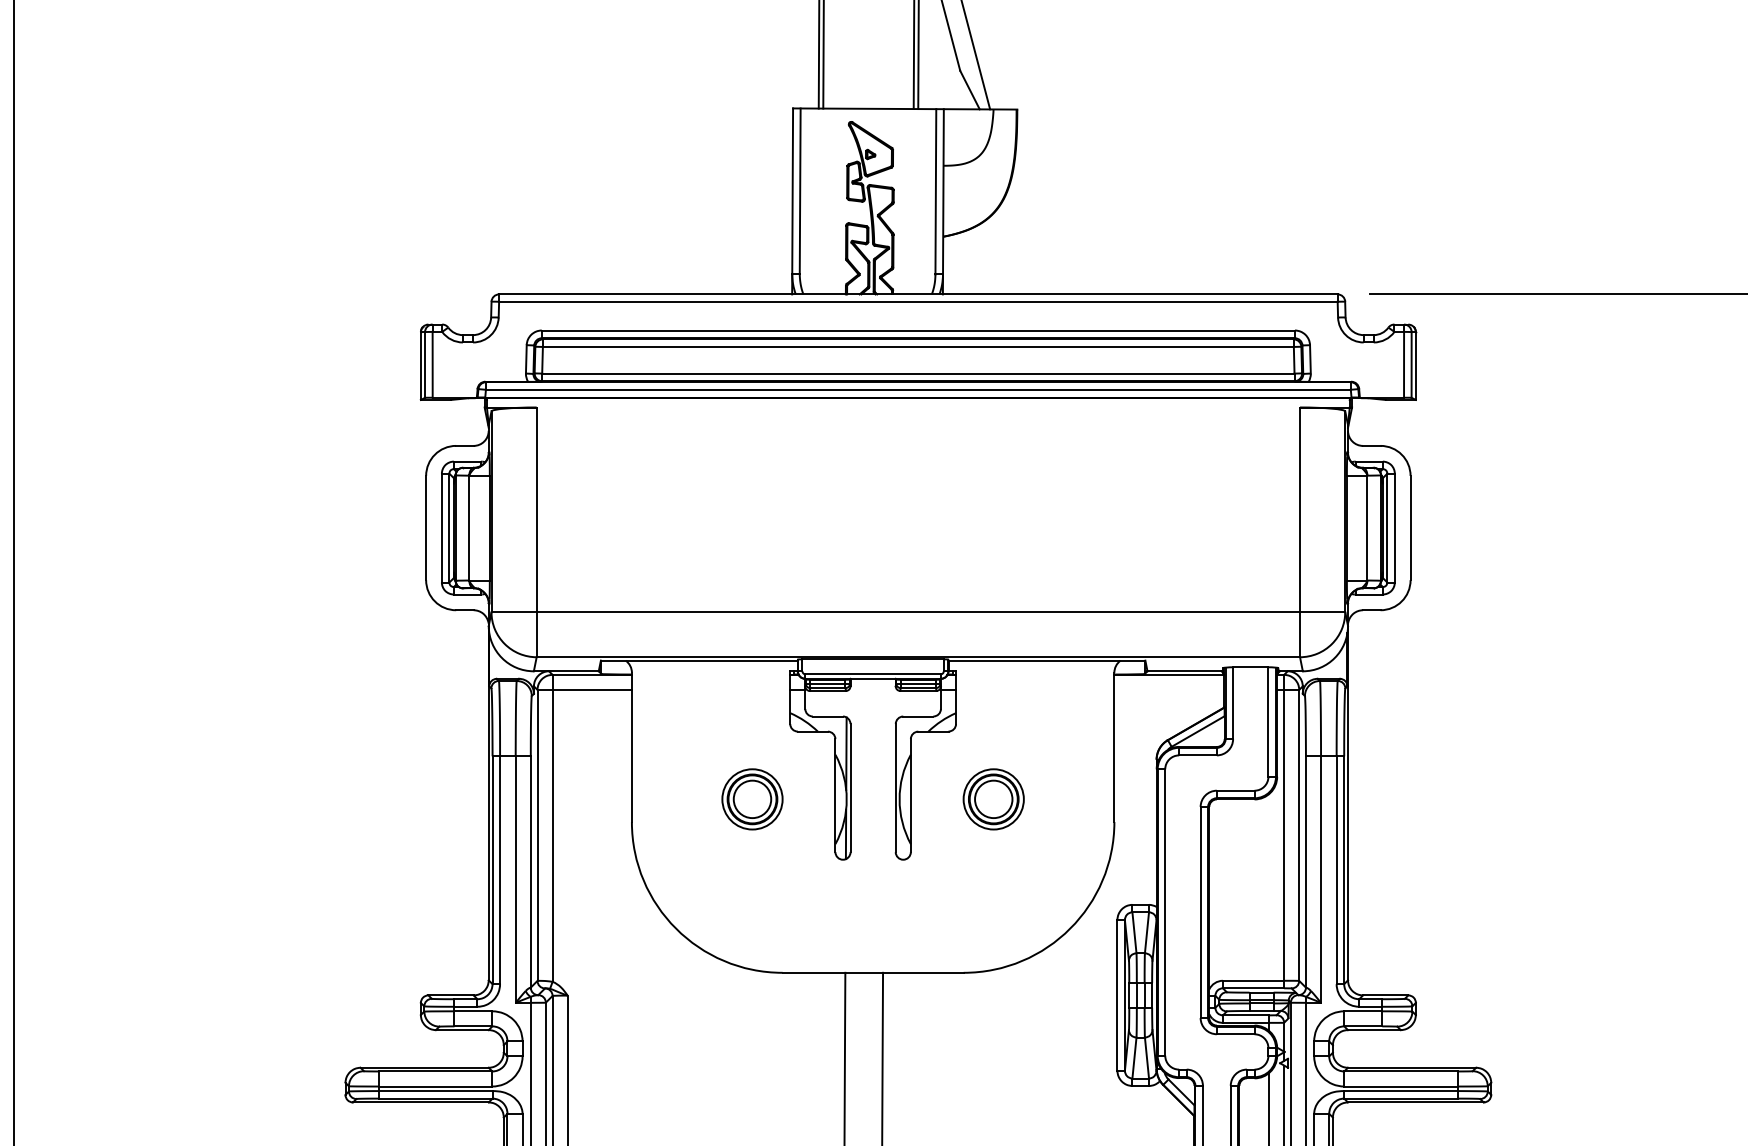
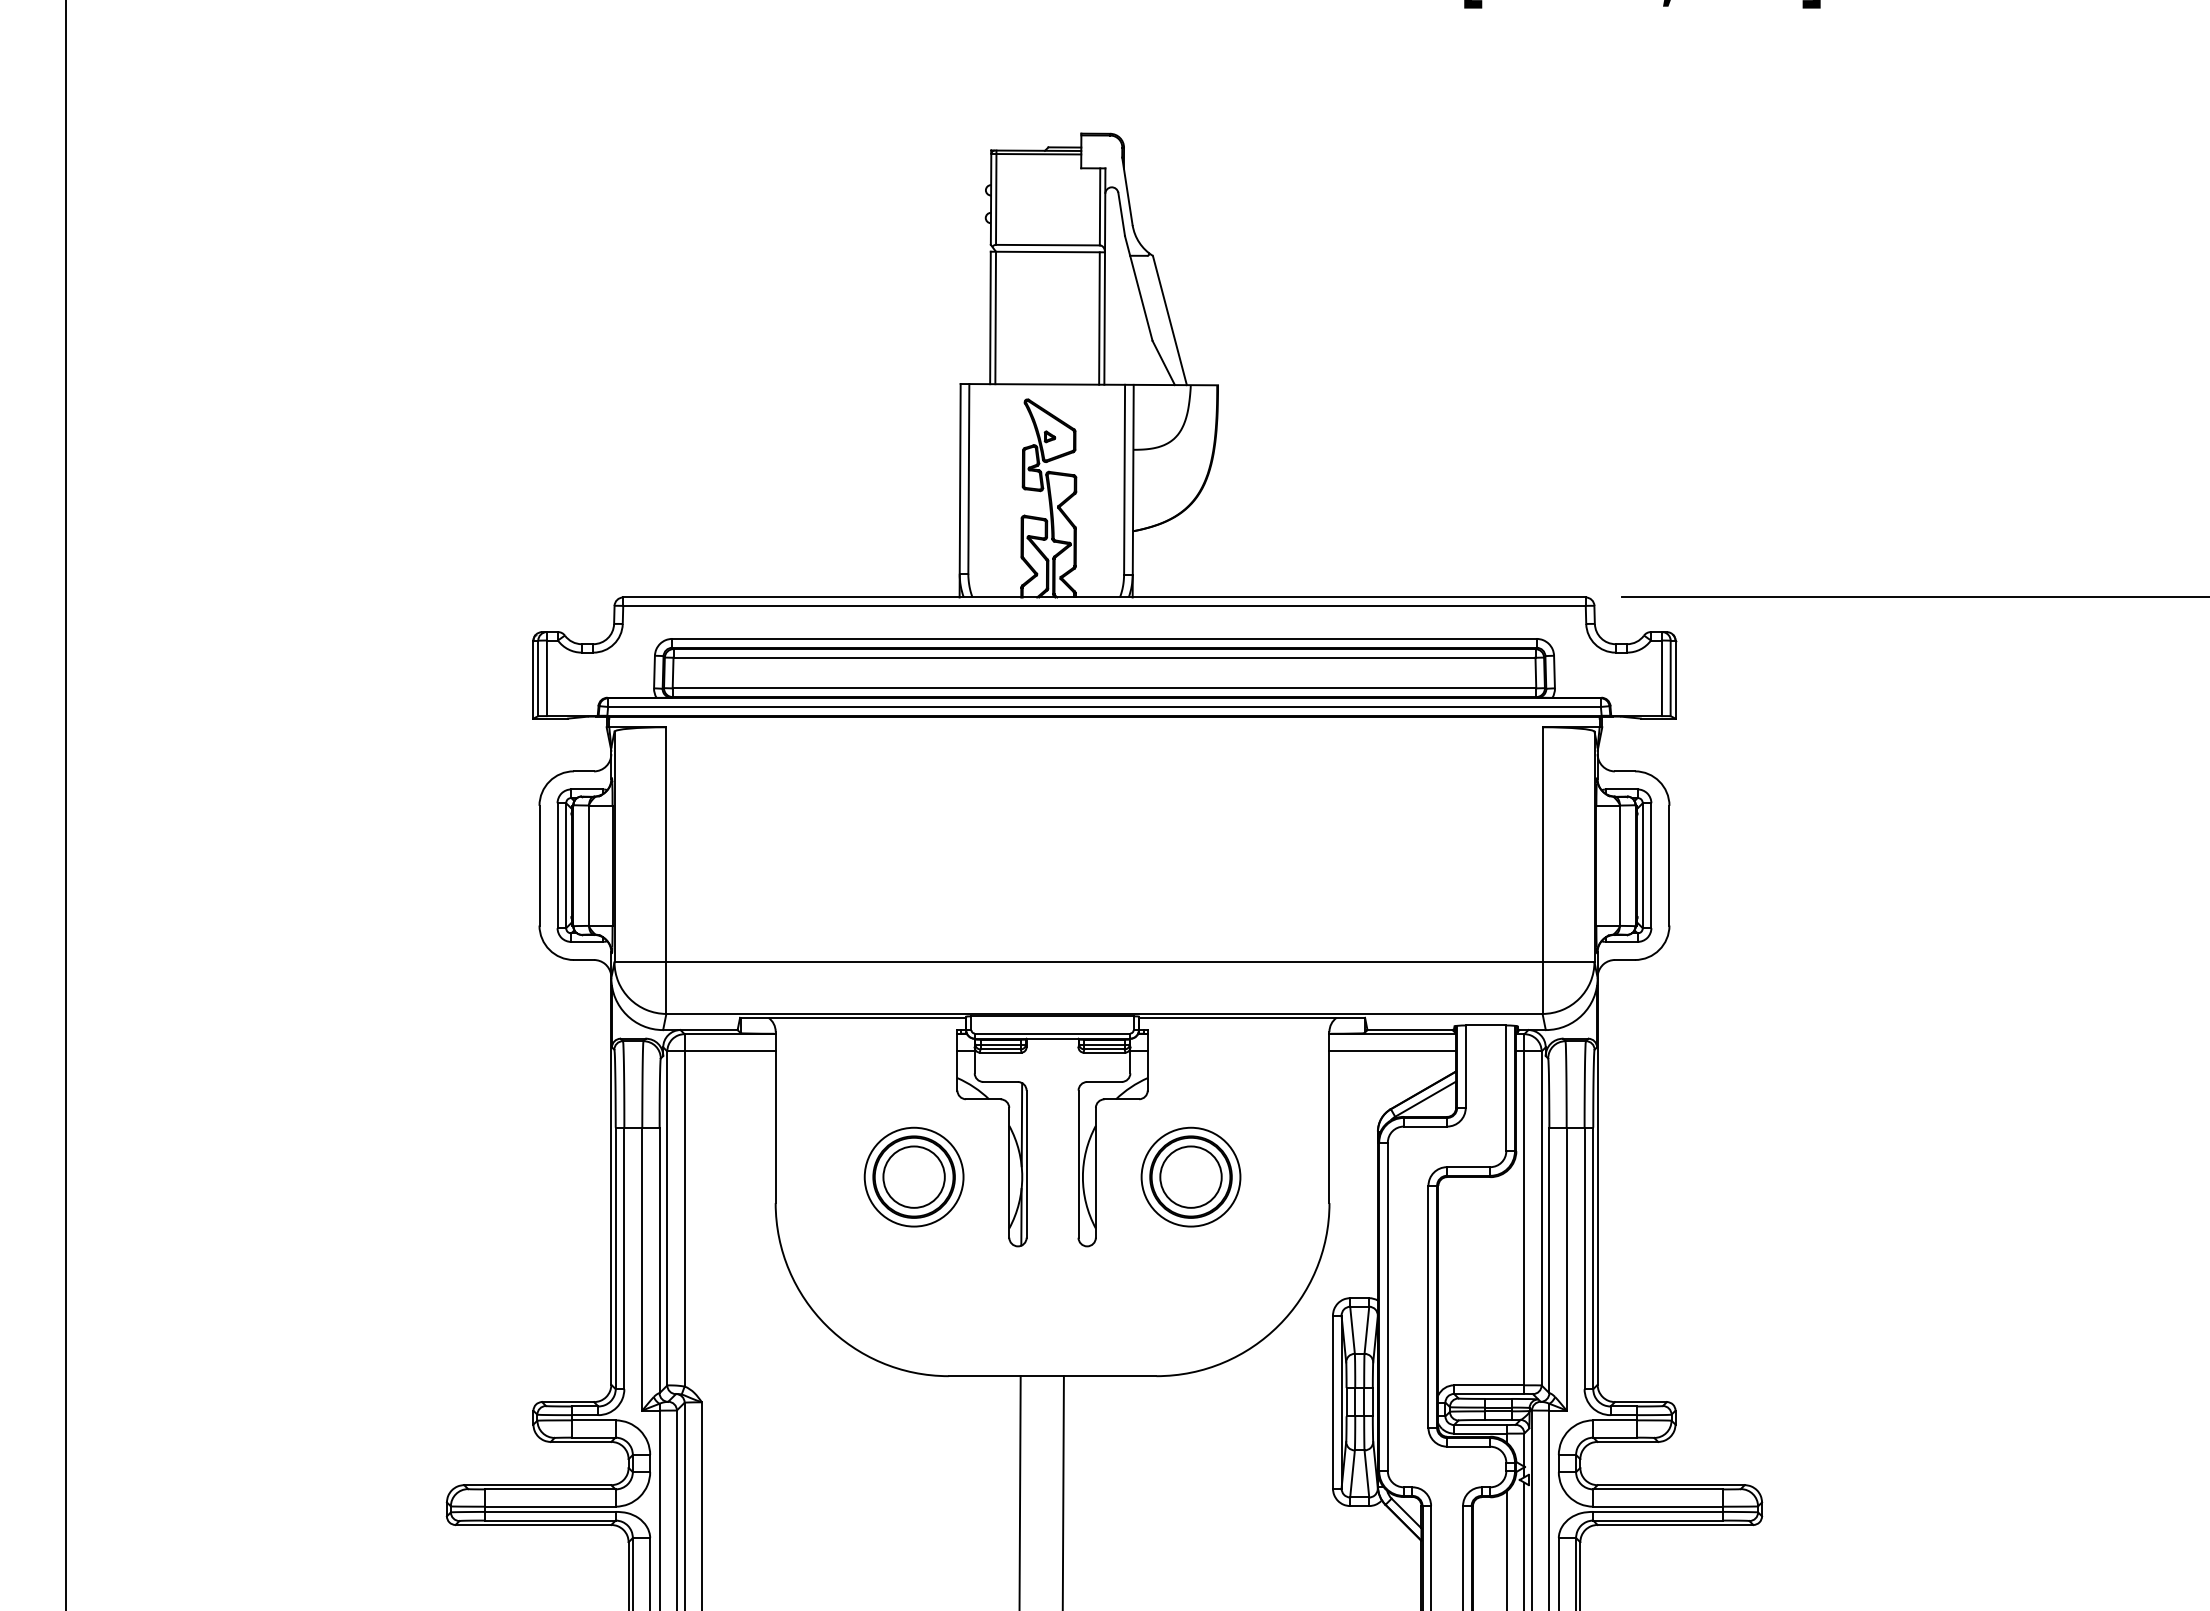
line: (1169, 689) -> (1392, 1051), added
part: (751, 798) -> (913, 1176), size x1.43
part: (993, 798) -> (1190, 1176), size x1.43

